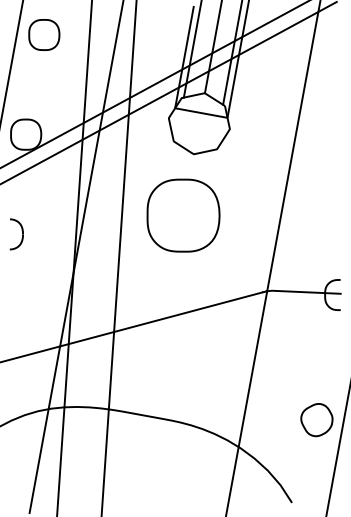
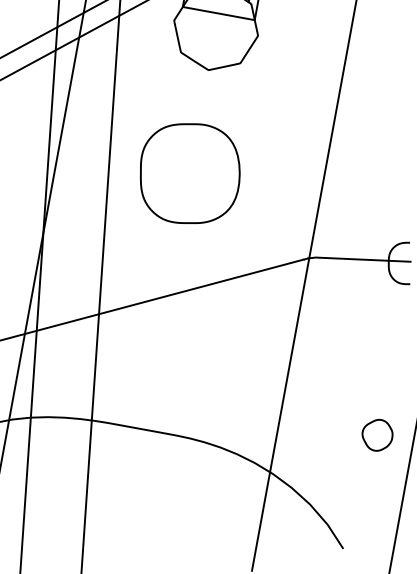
part: (183, 215) -> (190, 173), moved
part: (316, 420) -> (376, 435), size x0.7

